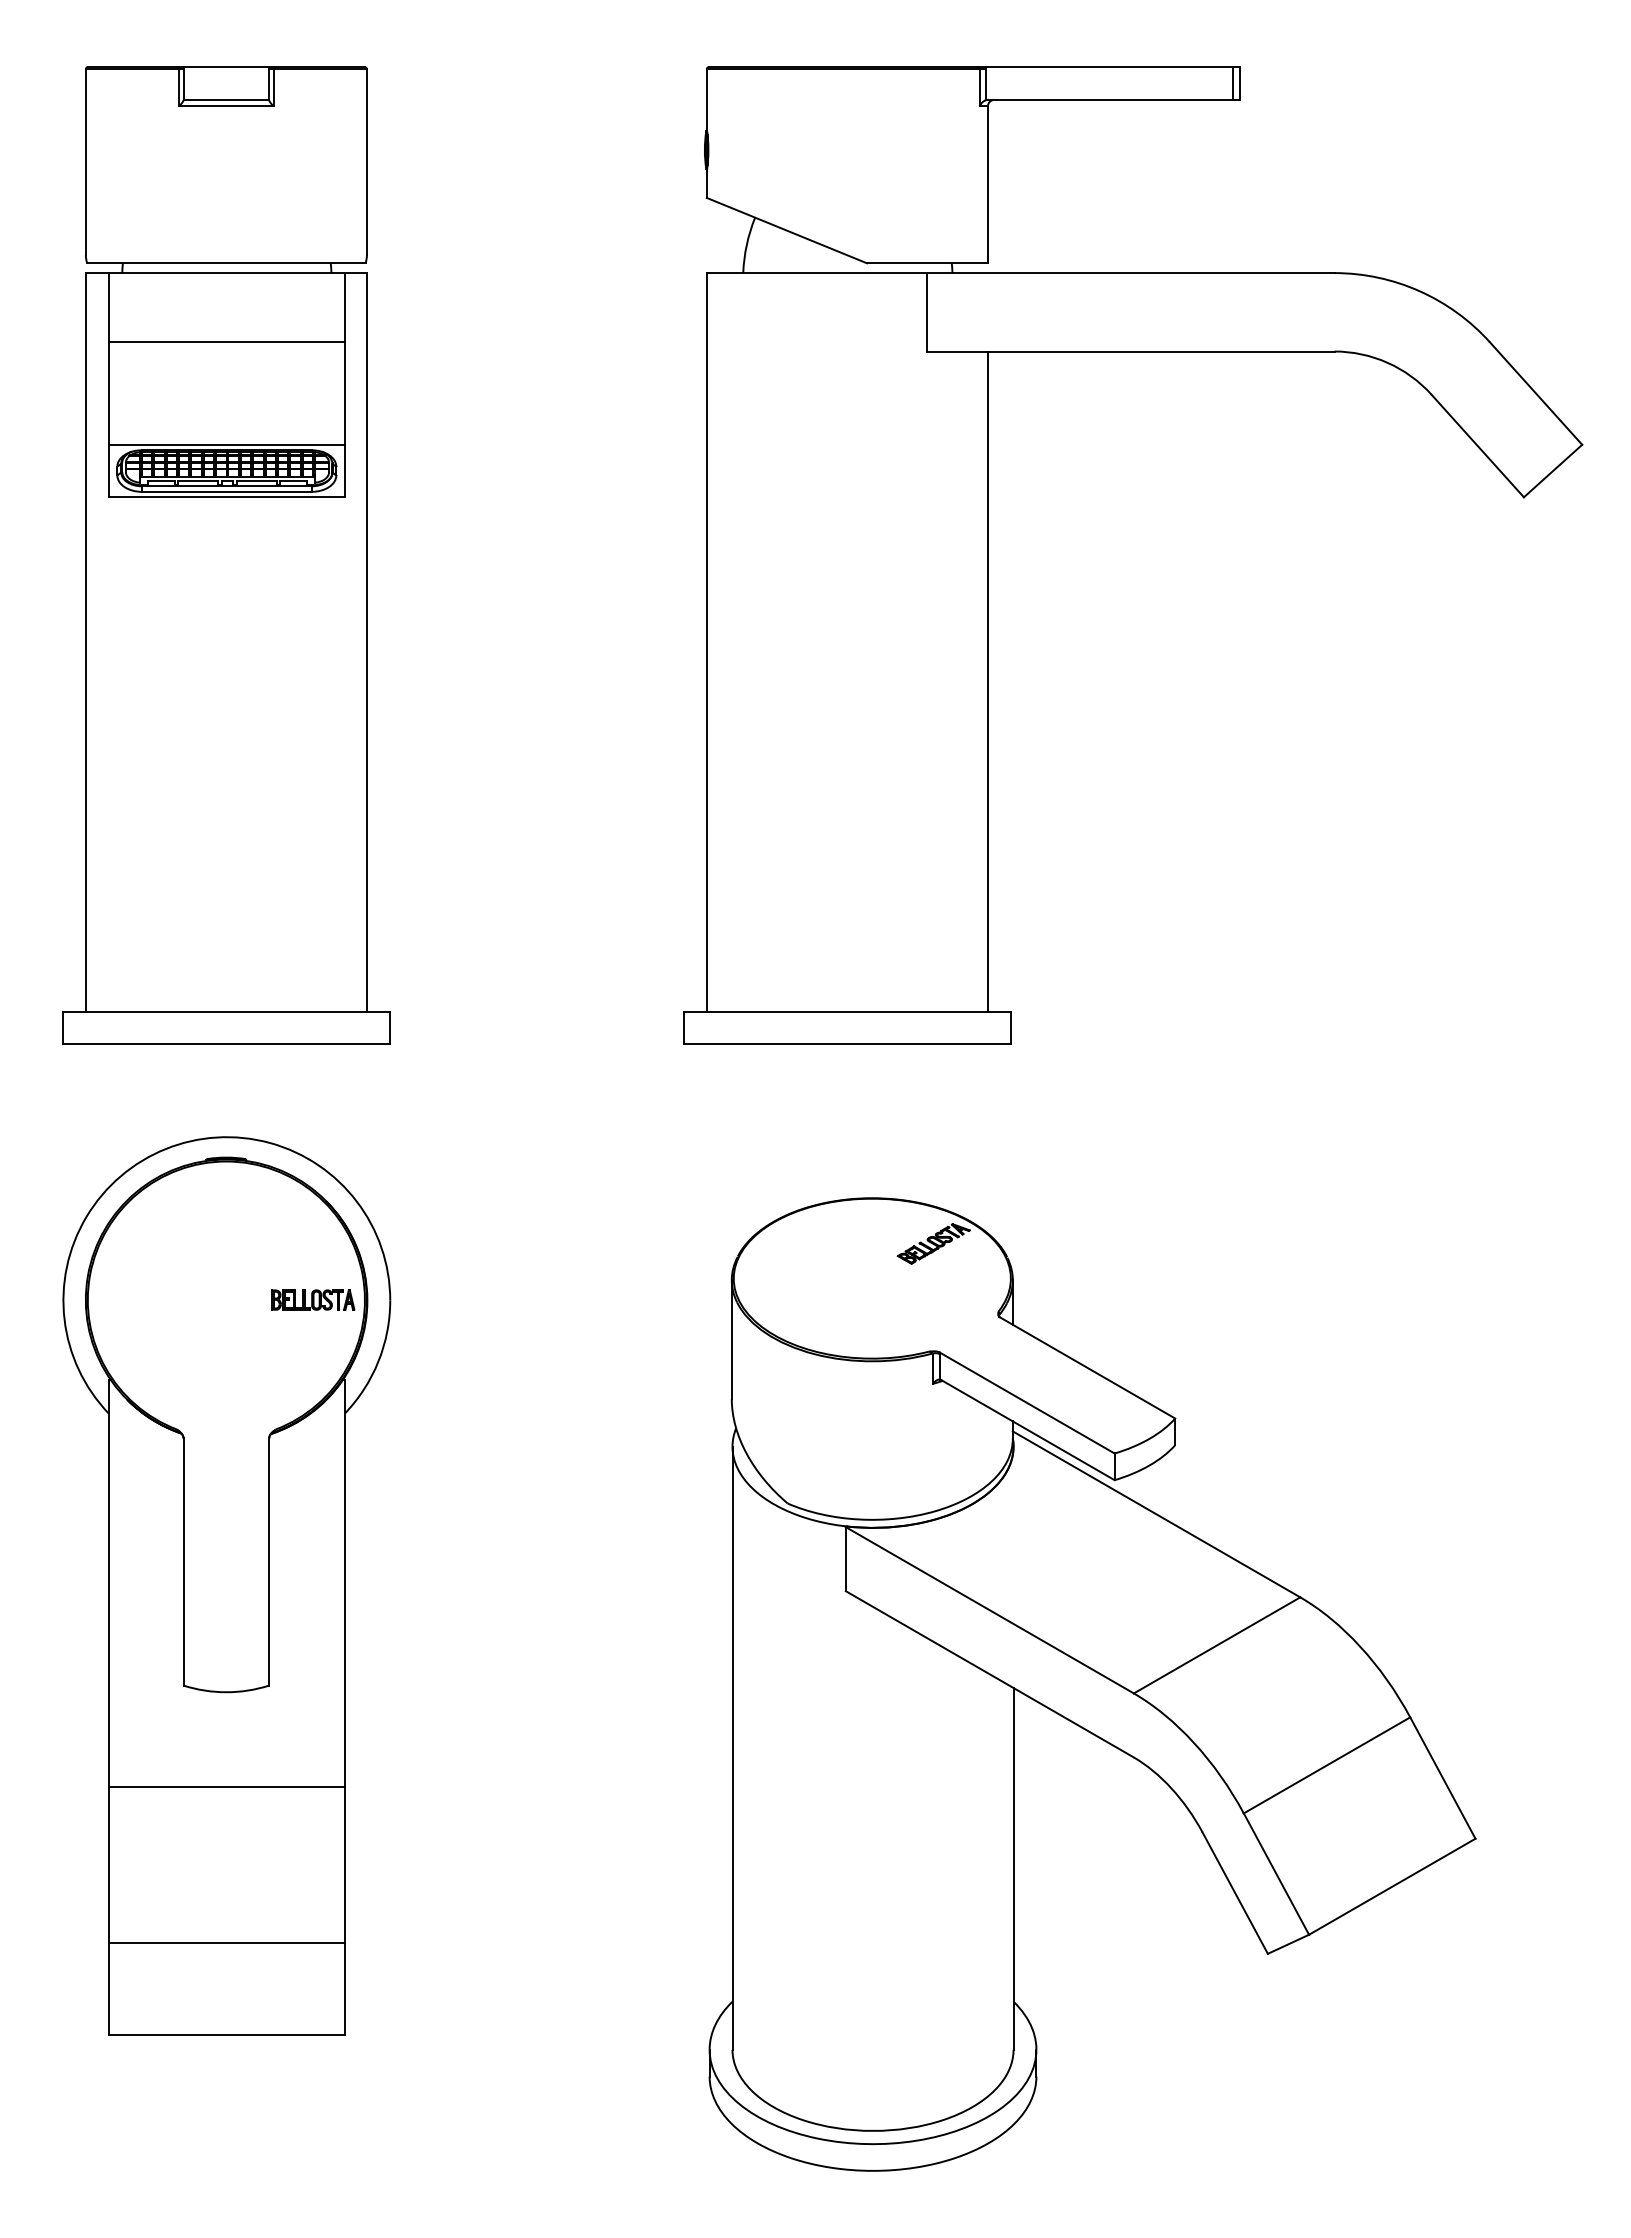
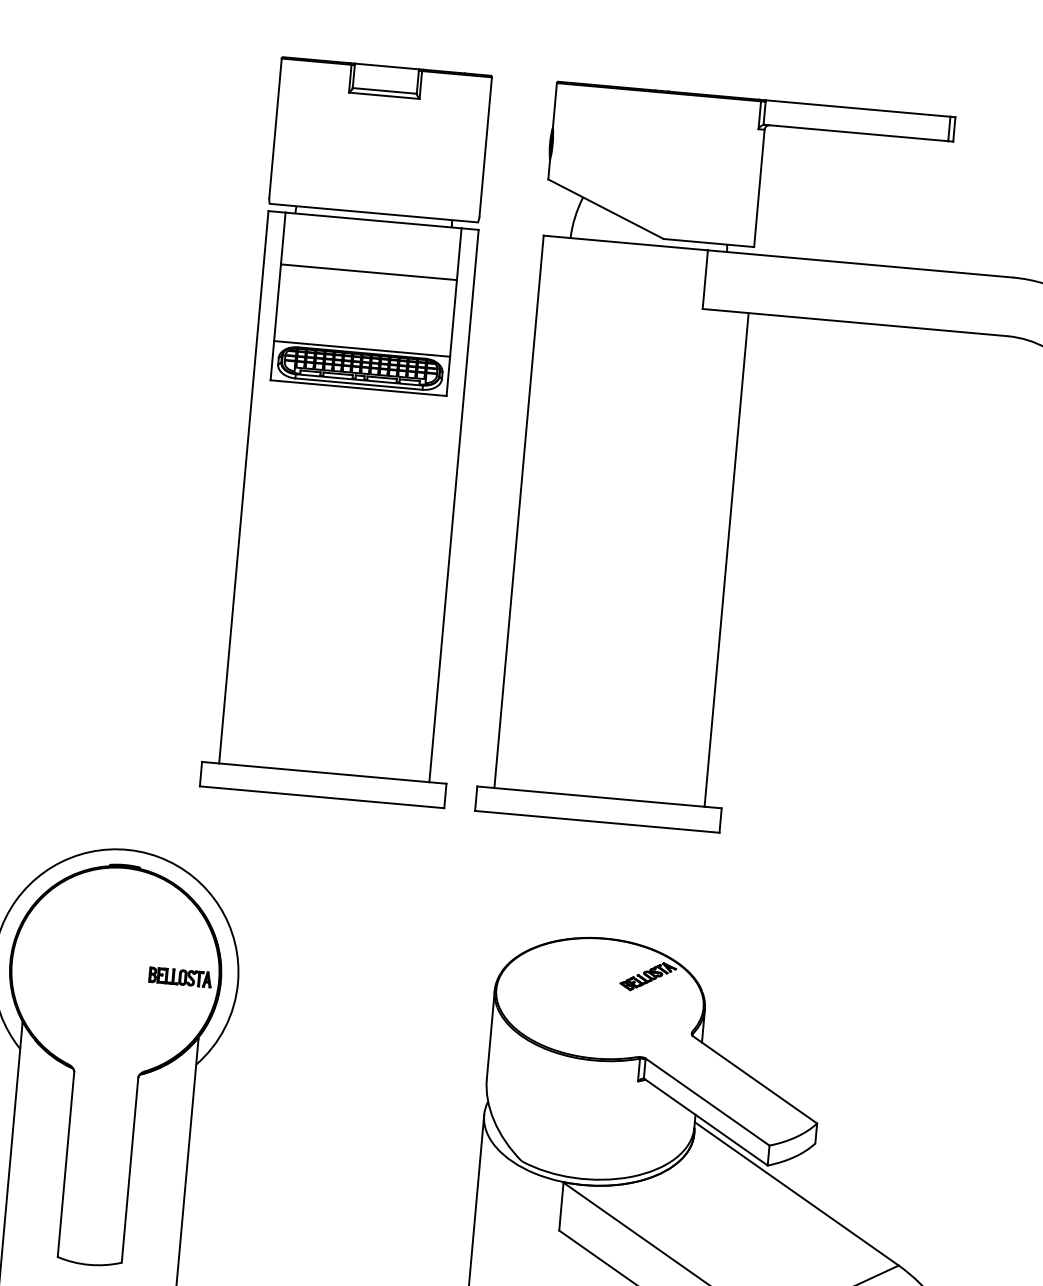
part: (226, 555) -> (354, 431), moved

